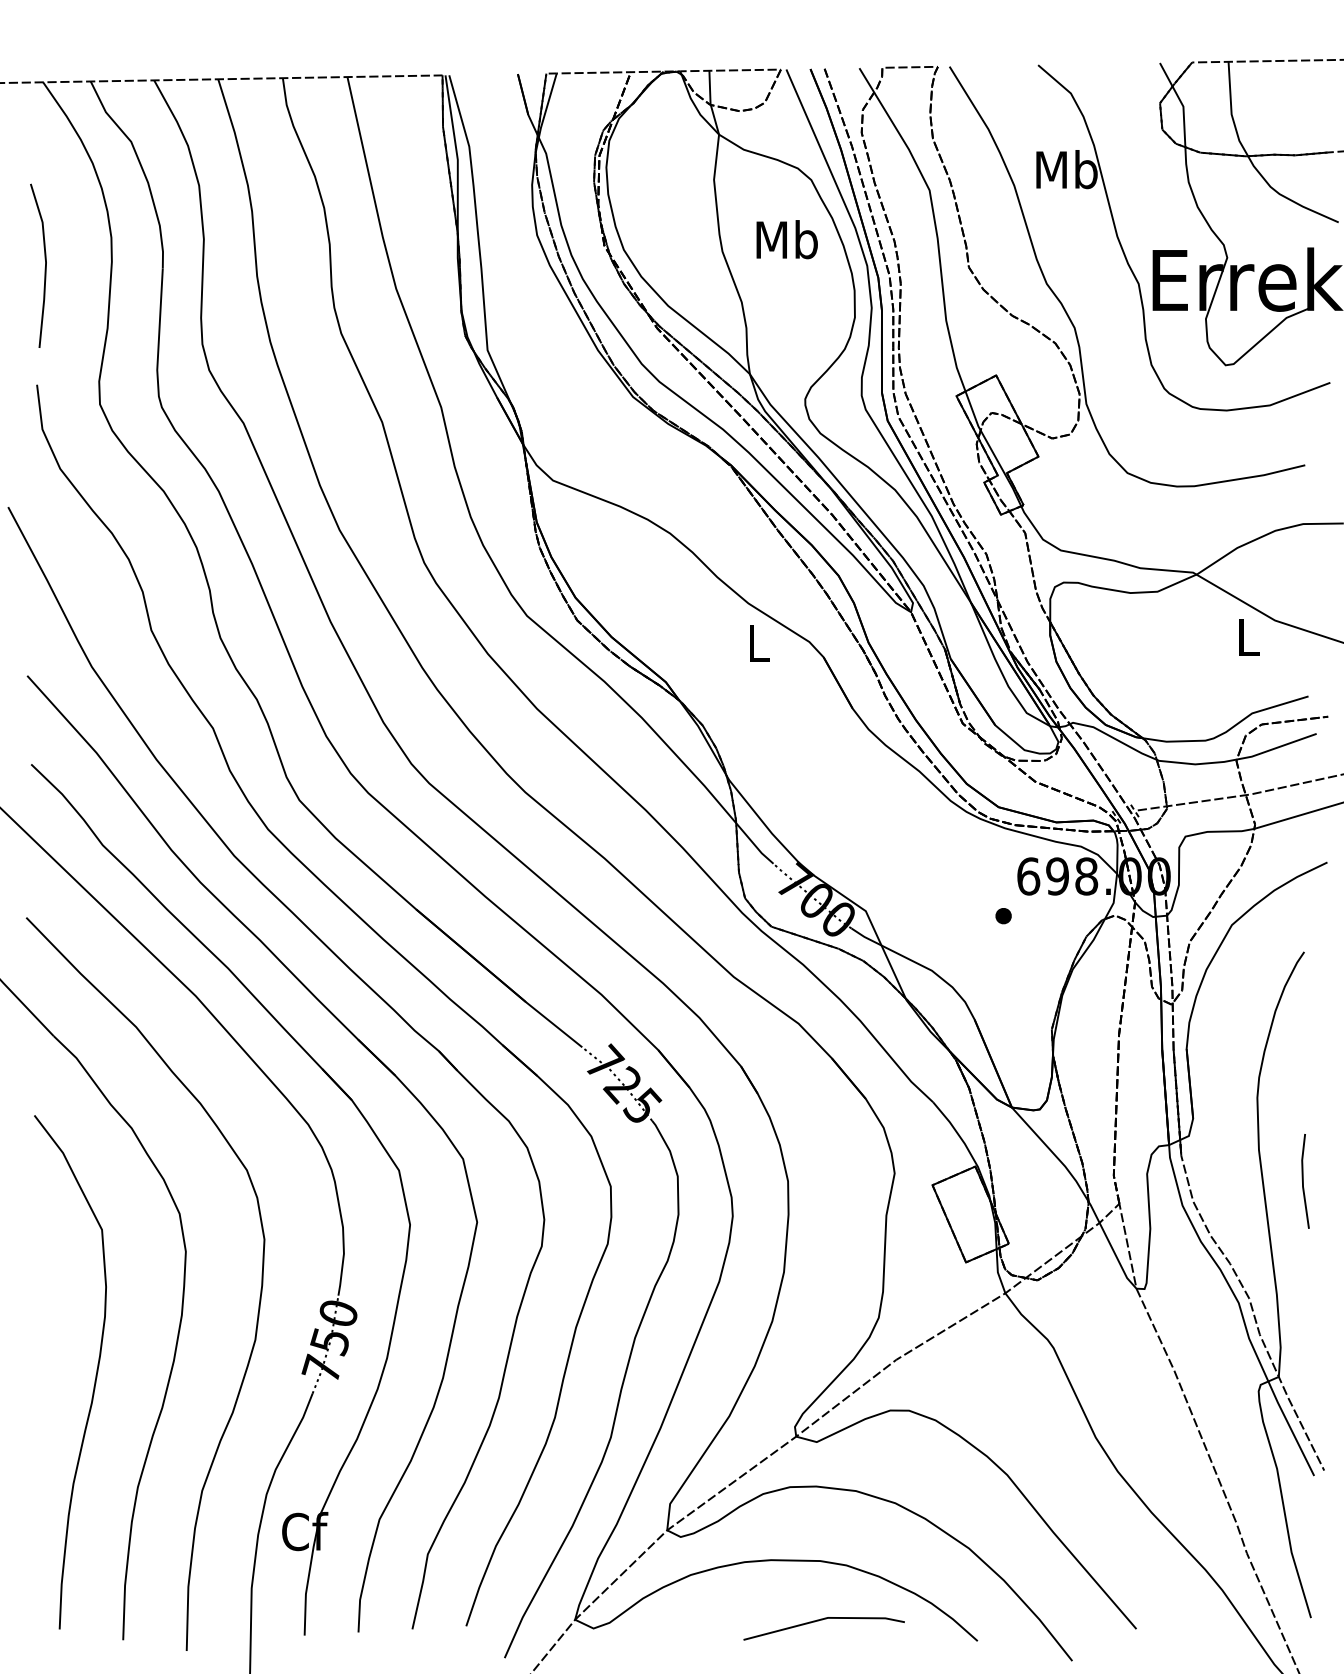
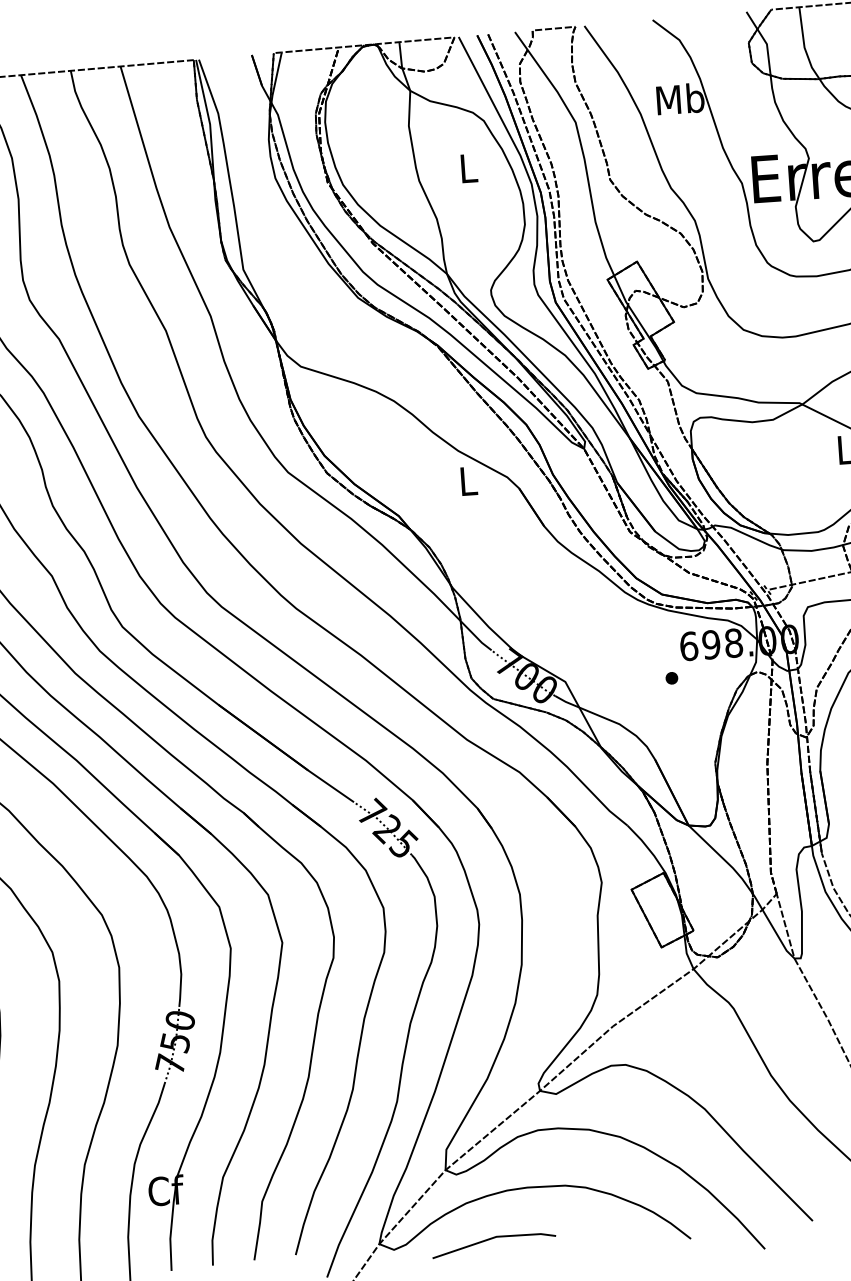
text: (786, 239) -> (467, 168), Mb -> L
line: (822, 1620) -> (492, 1239), moved

